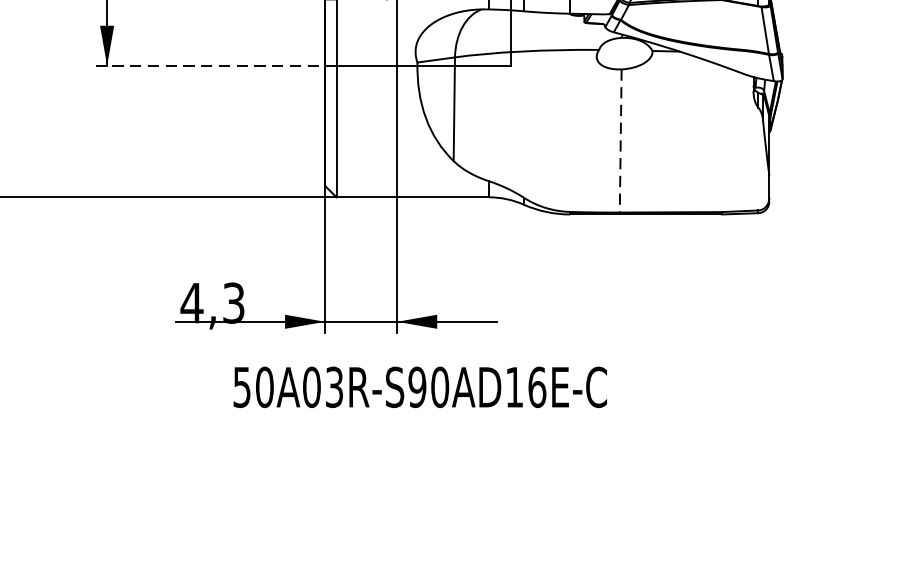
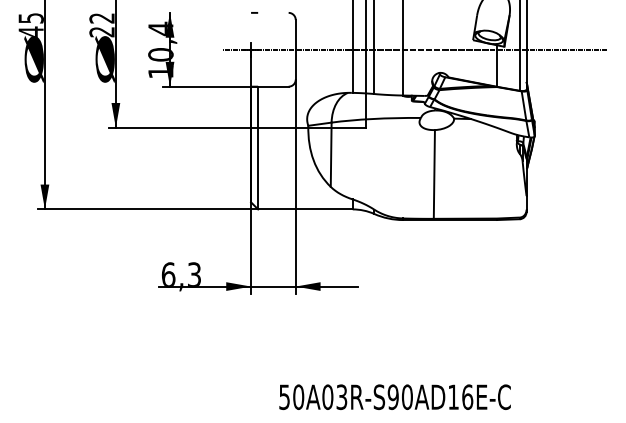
line: (216, 65) -> (183, 127), dashed -> solid
line: (620, 141) -> (434, 174), dashed -> solid
text: (191, 300) -> (168, 273), 4,3 -> 6,3
text: (419, 386) -> (394, 396), moved

